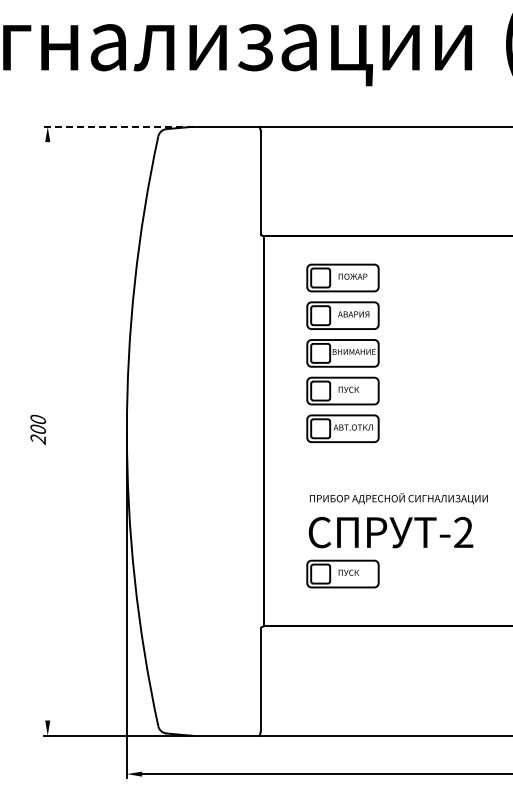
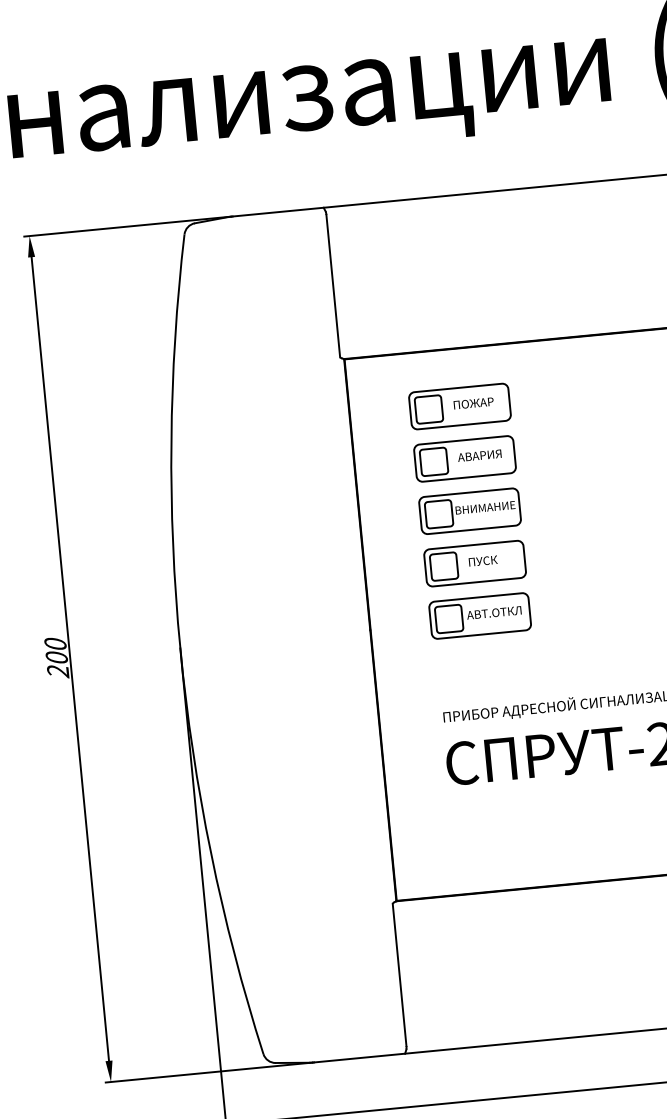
line: (118, 126) -> (127, 226), dashed -> solid
line: (47, 431) -> (69, 659), added
part: (342, 573) -> (498, 817), removed

